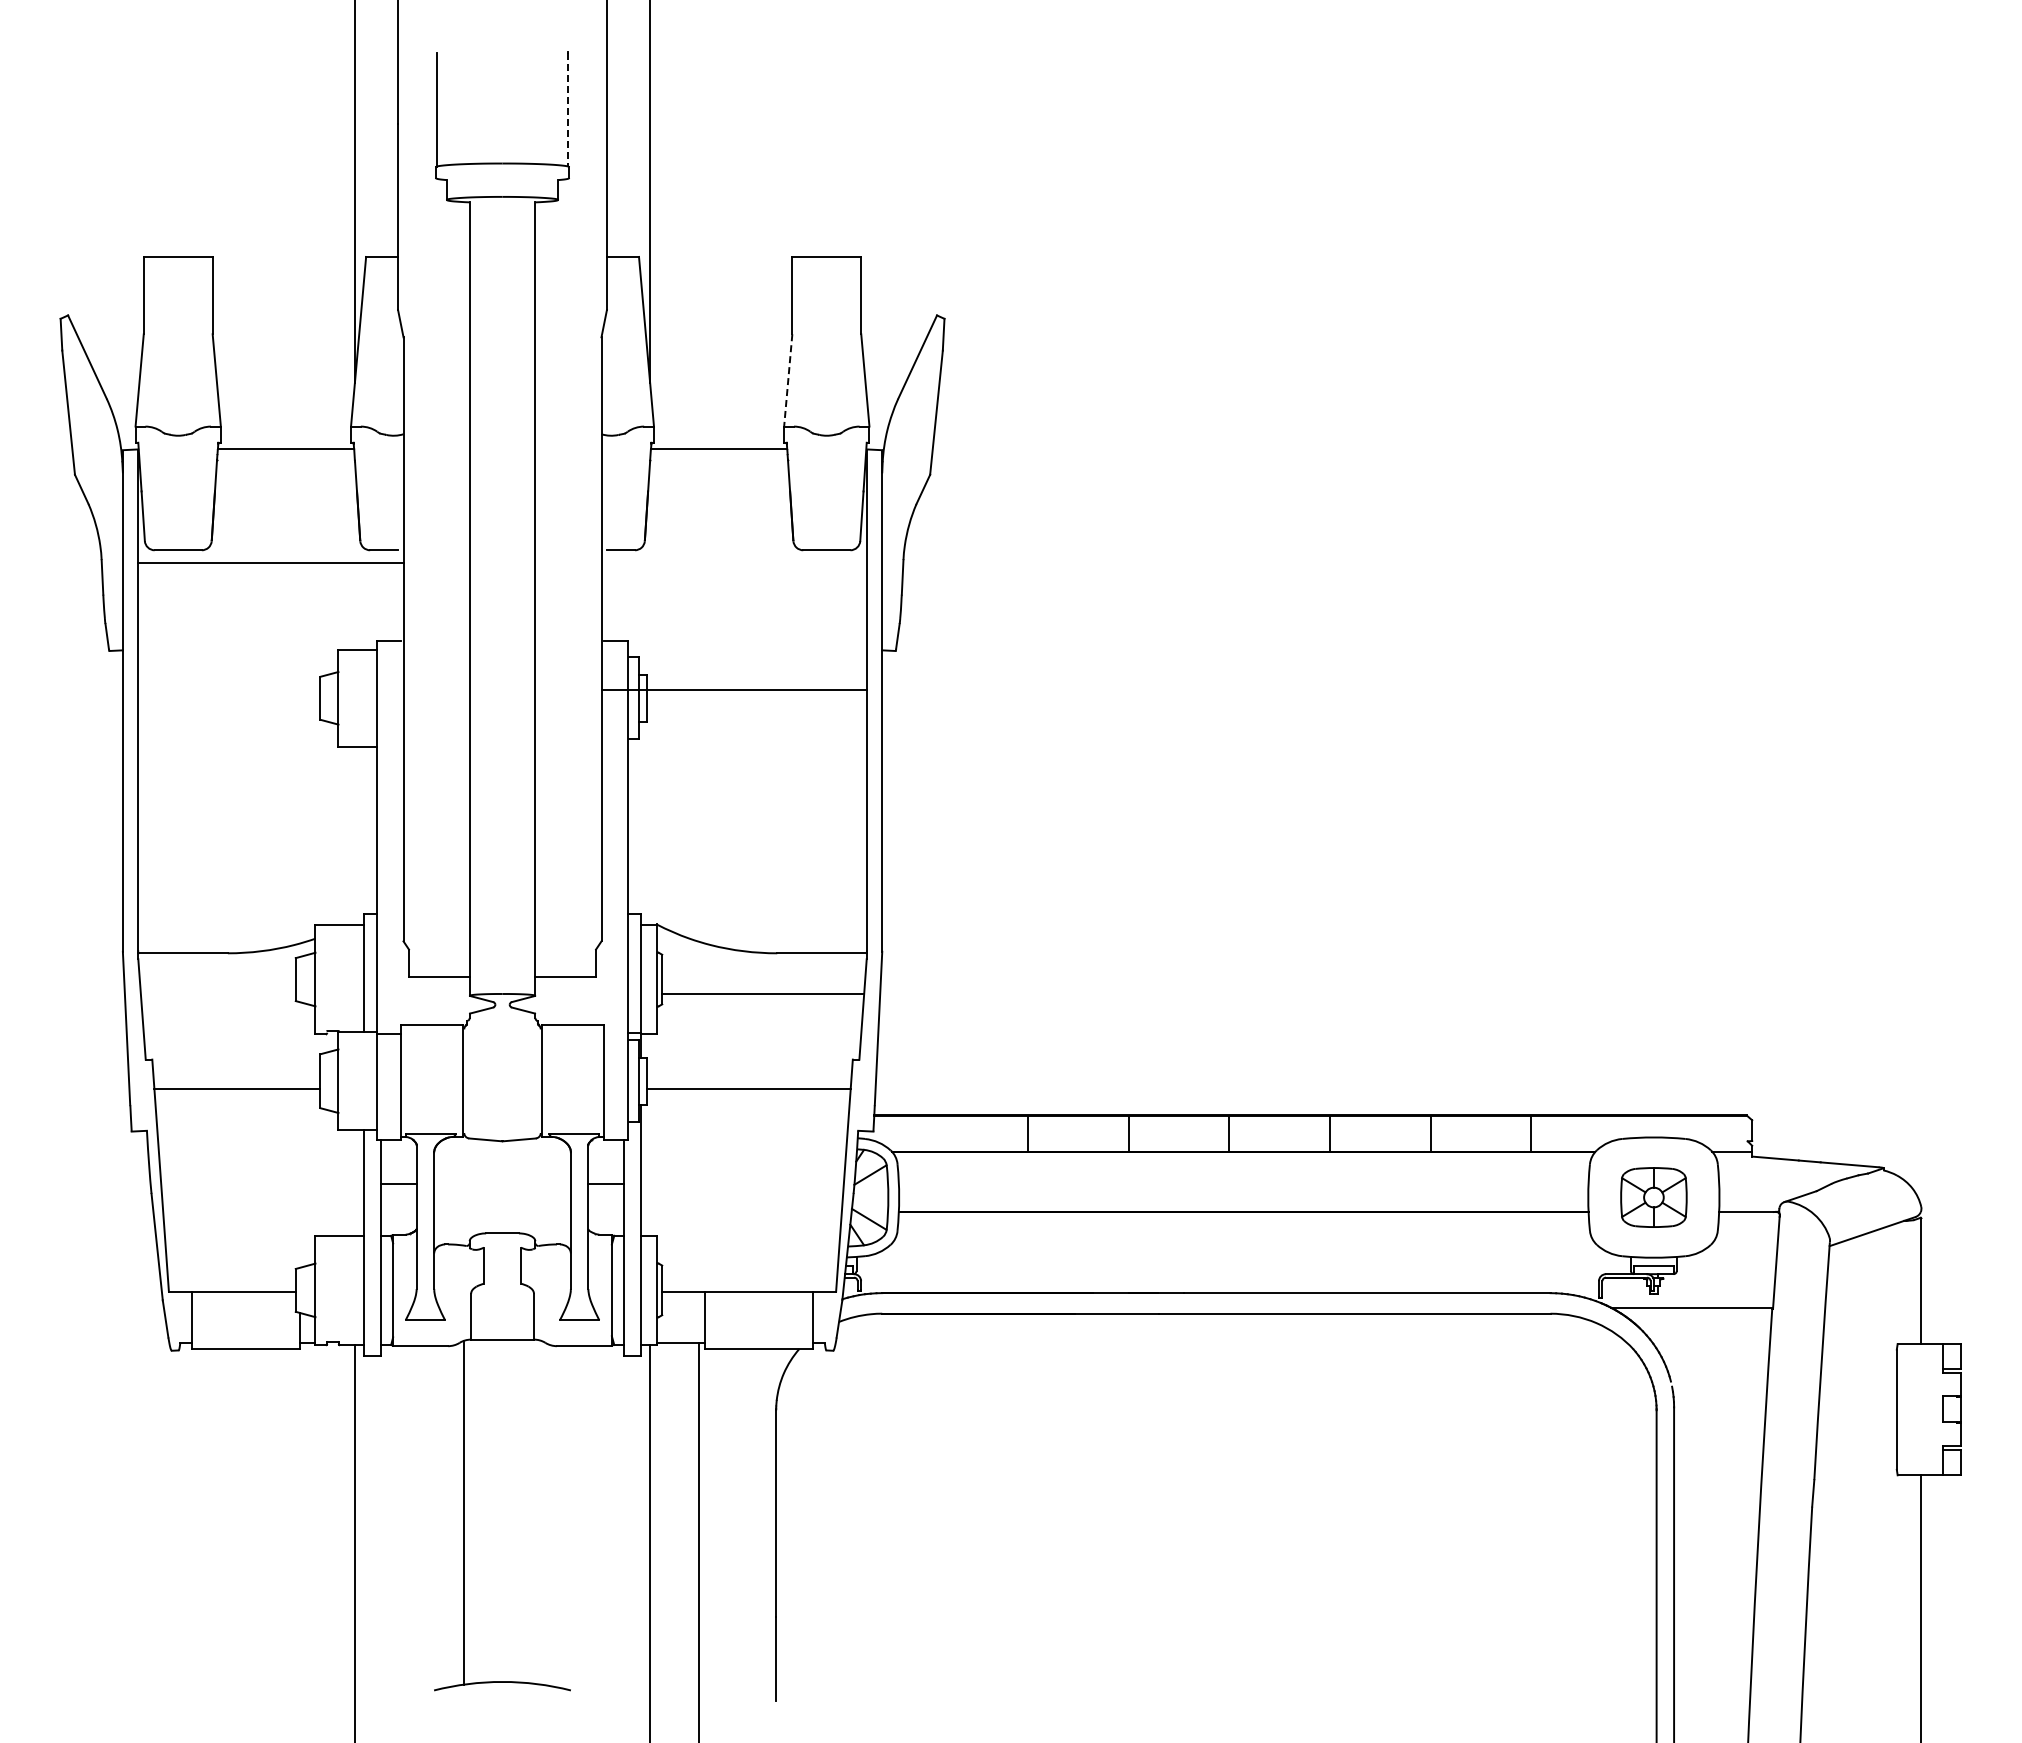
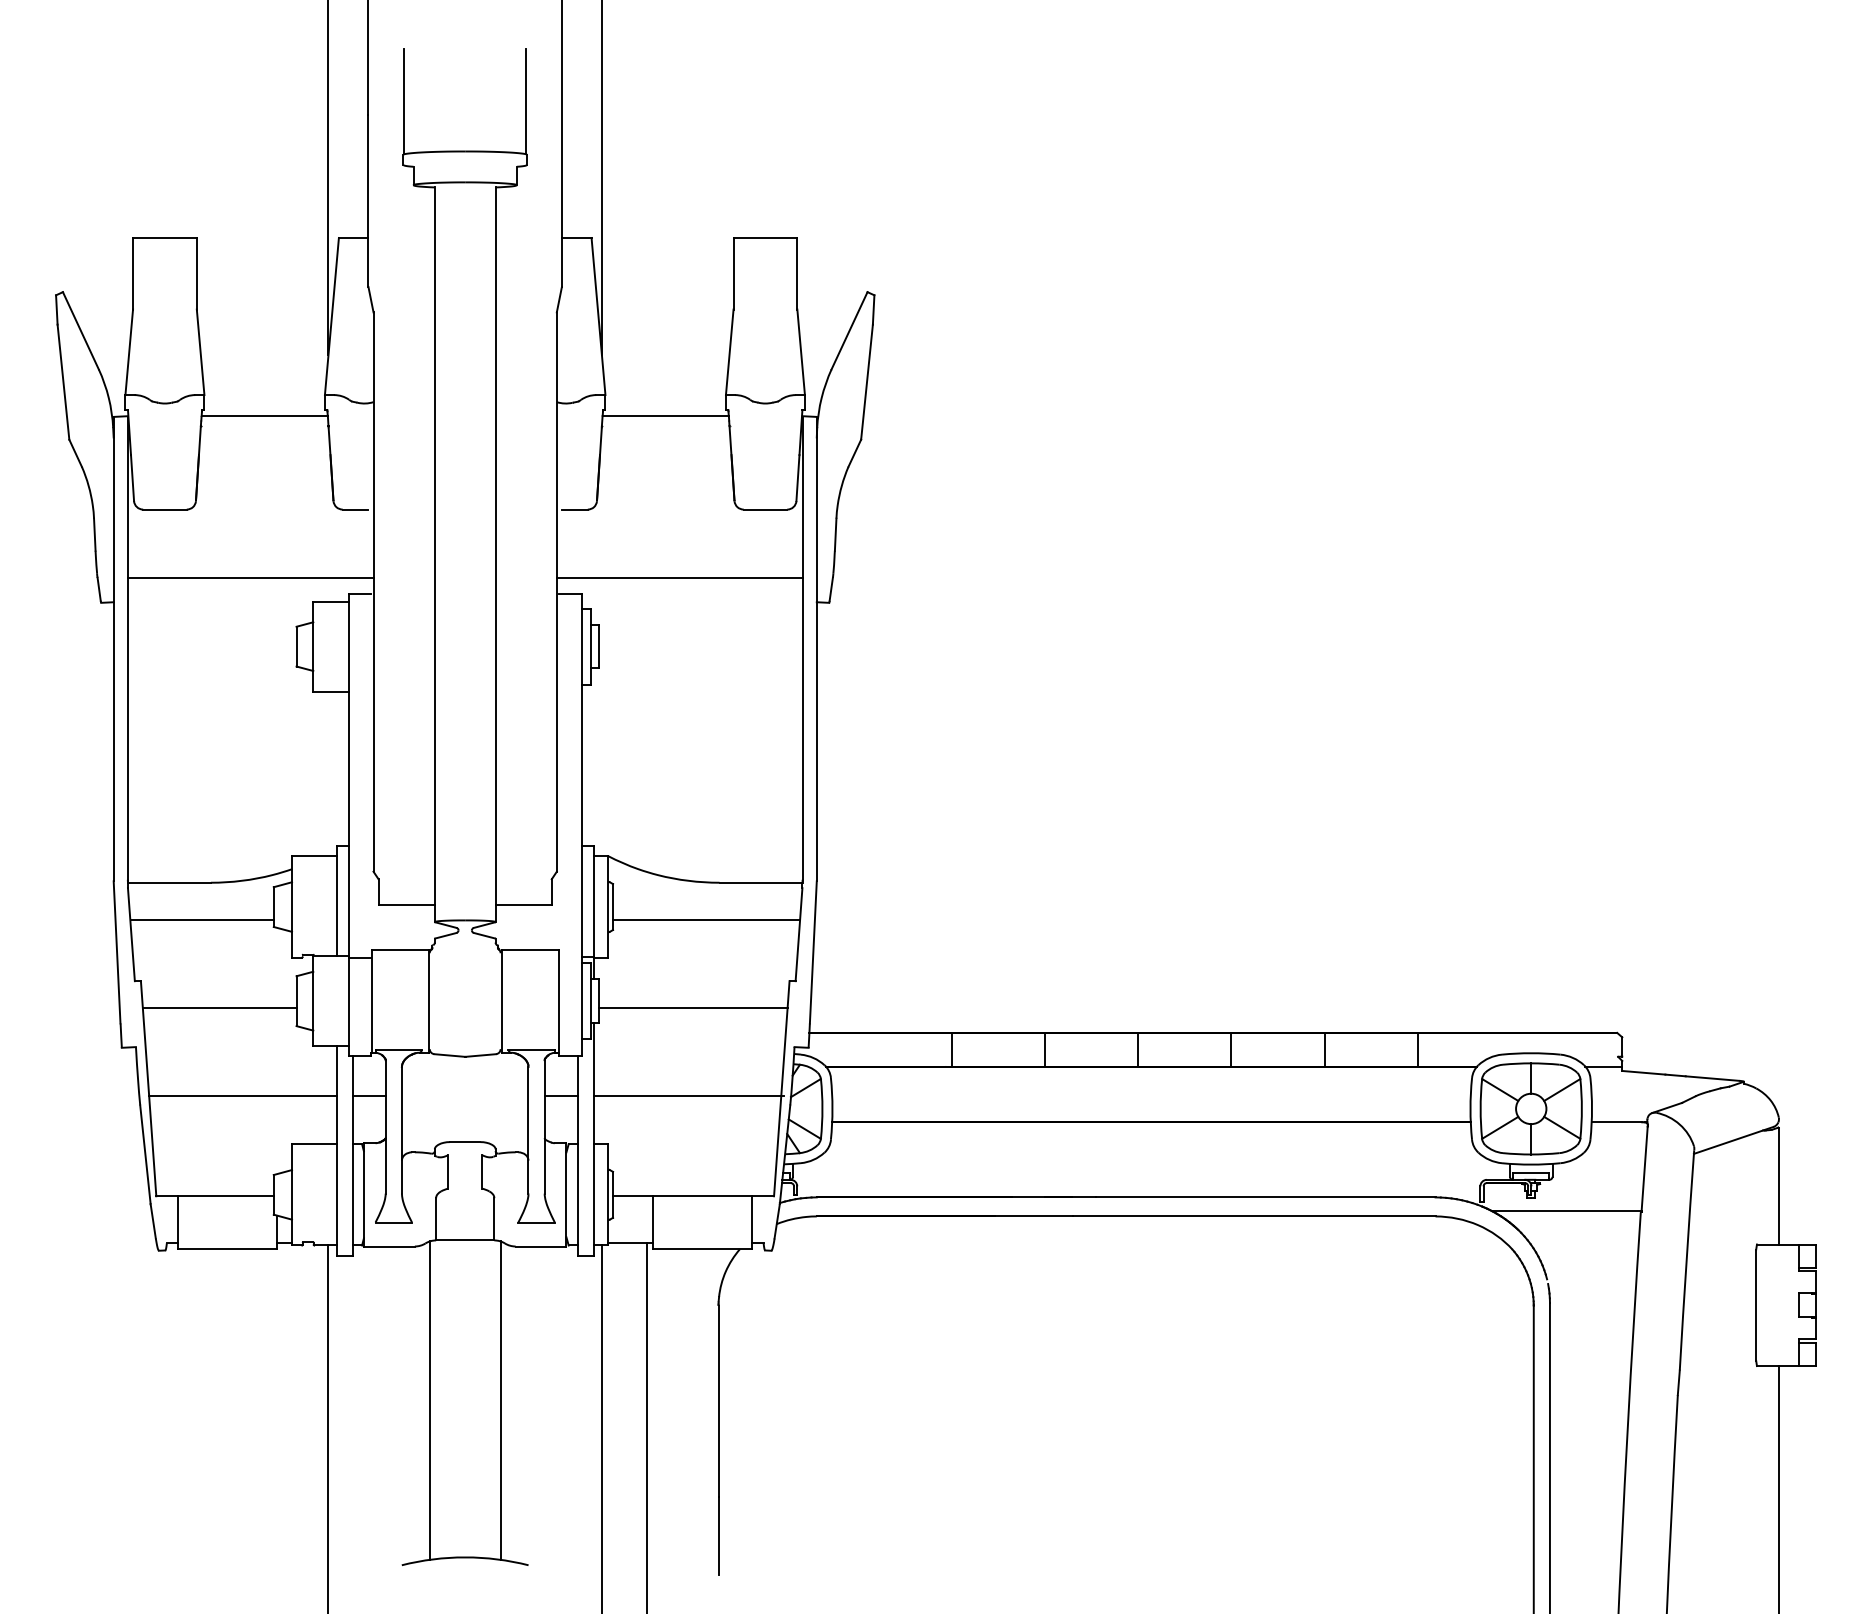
line: (568, 110) -> (526, 102), dashed -> solid
line: (788, 380) -> (729, 352), dashed -> solid
line: (270, 562) -> (250, 577), moved
line: (733, 689) -> (679, 577), moved
line: (218, 993) -> (202, 919), added
line: (262, 1183) -> (242, 1095), added
line: (744, 1183) -> (689, 1095), added
part: (1653, 1197) -> (1530, 1108), size x1.67
line: (540, 1512) -> (500, 1400), added

